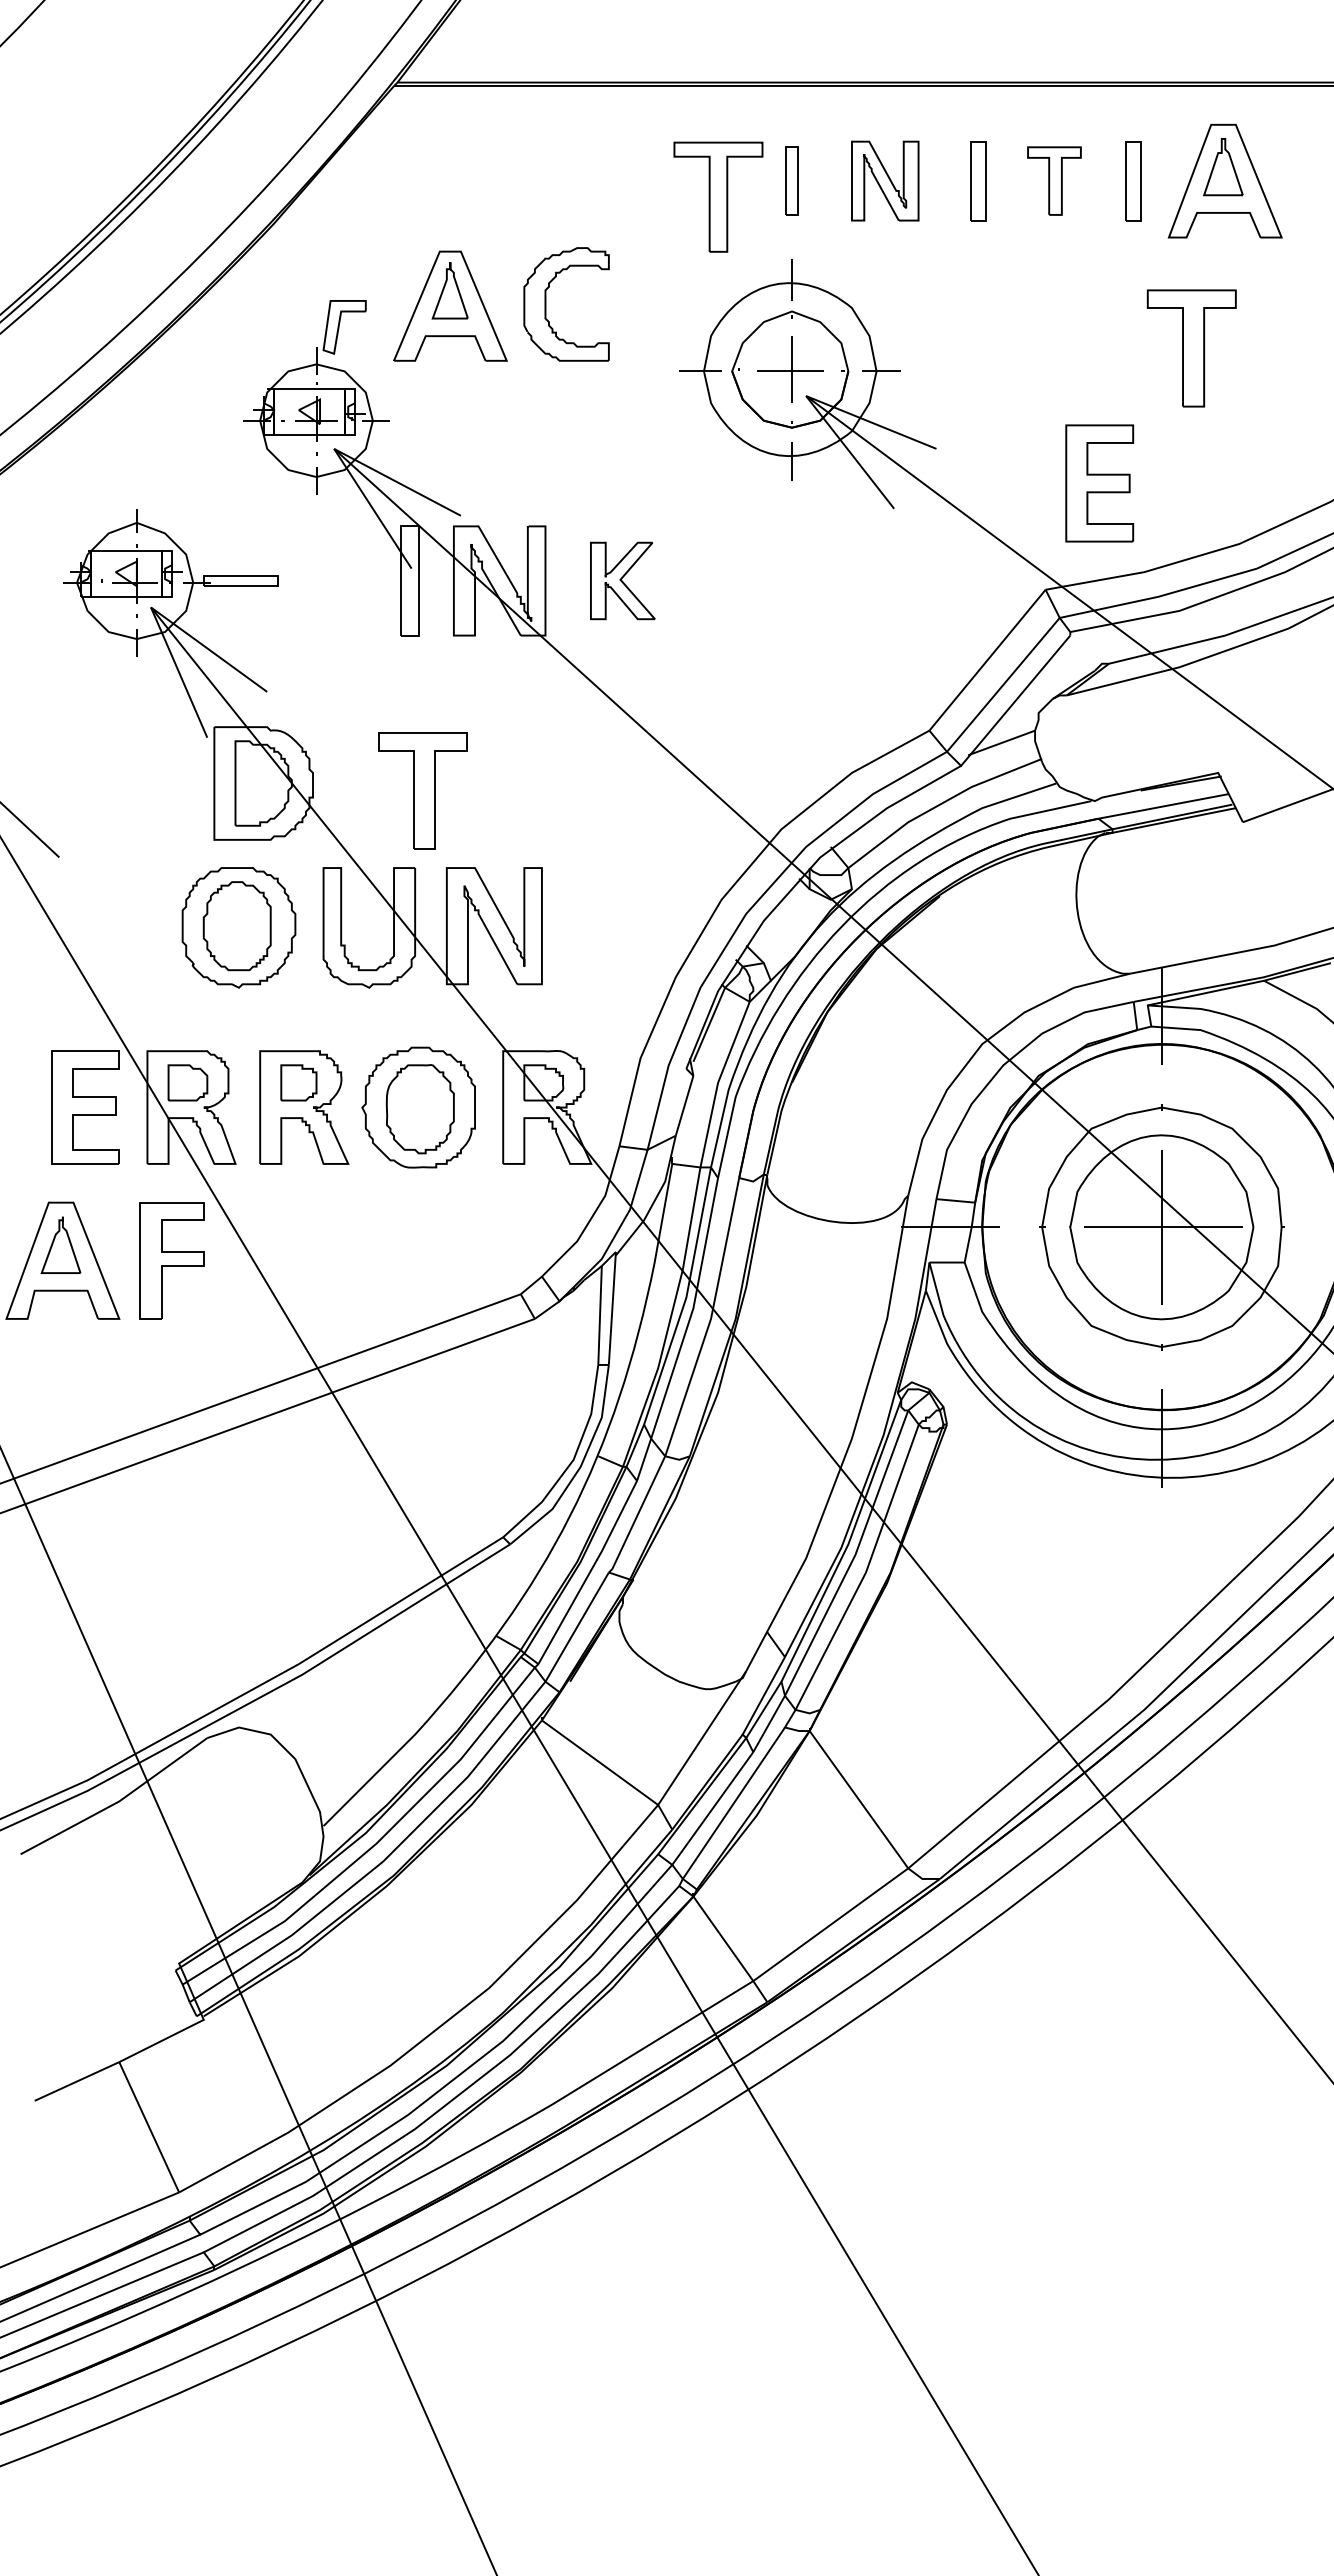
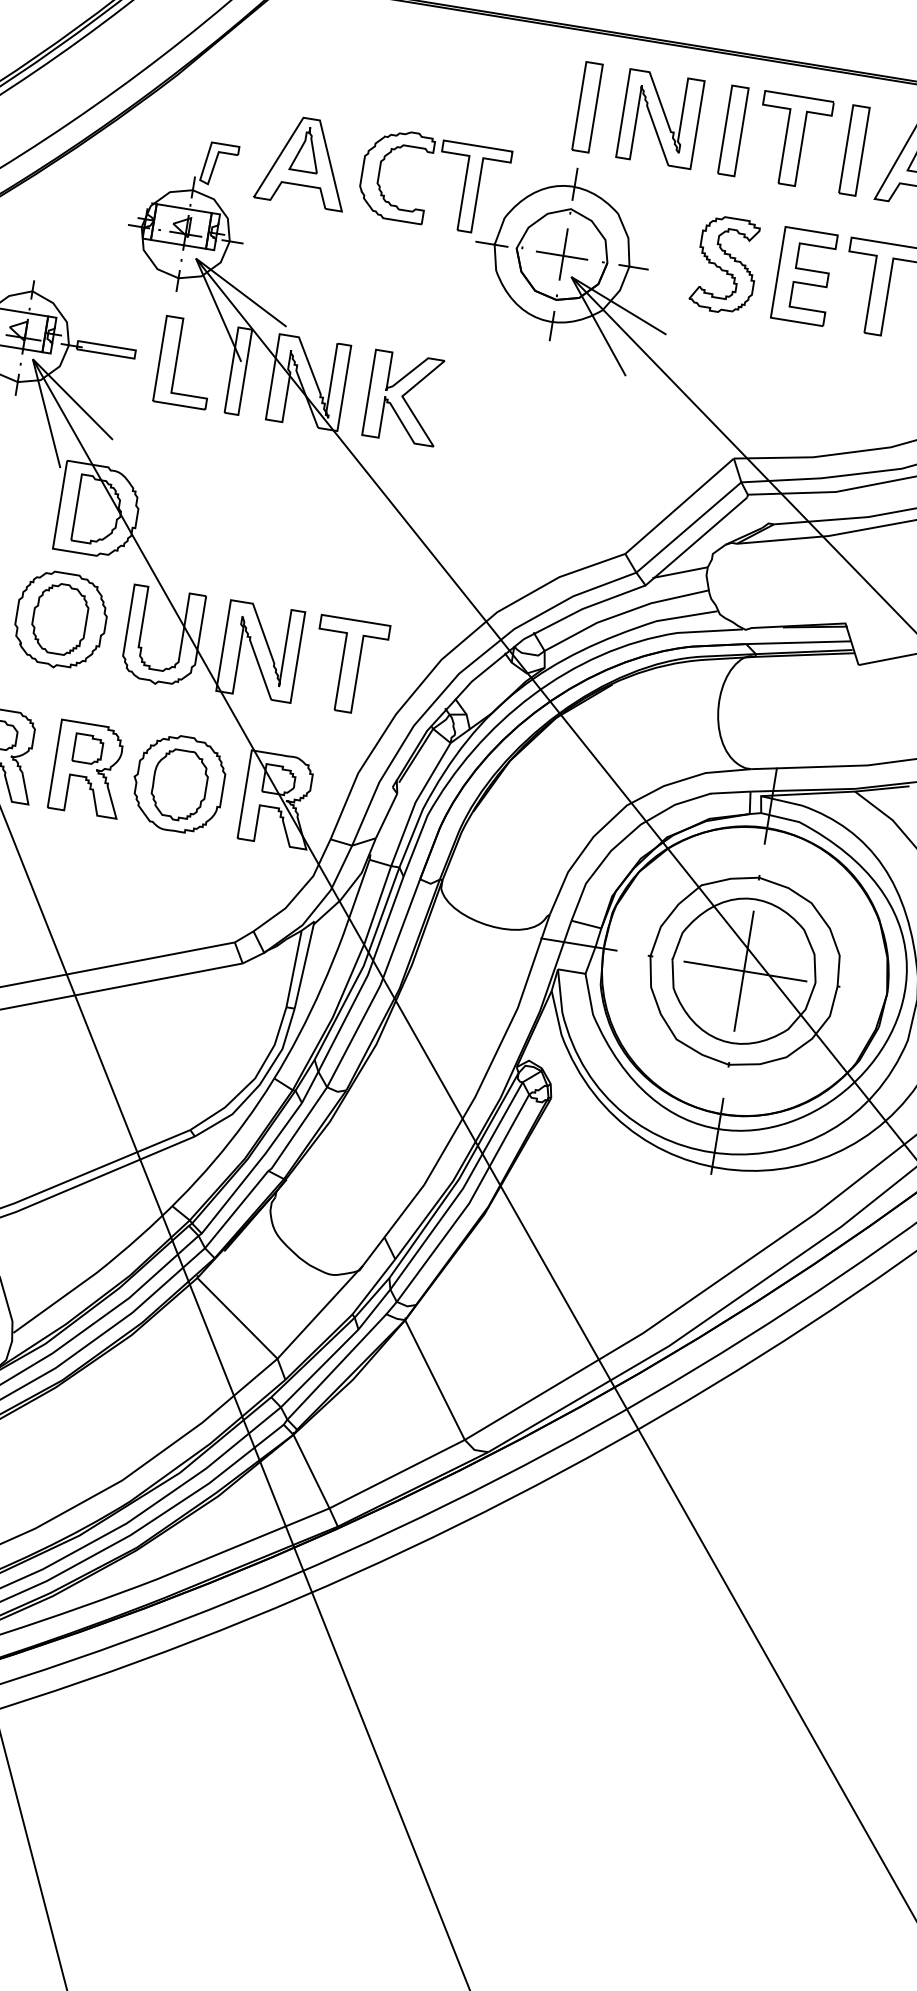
part: (884, 180) -> (659, 118), size x1.43
part: (1054, 180) -> (792, 139), size x1.67
part: (791, 181) -> (587, 107), size x1.67
part: (978, 181) -> (733, 131), size x1.43
part: (1133, 181) -> (854, 150), size x1.43
part: (718, 196) -> (471, 188), moved
part: (996, 349) -> (725, 264), added
part: (1099, 483) -> (804, 276), moved
part: (331, 580) -> (177, 360), added
part: (622, 580) -> (404, 397), size x1.43
part: (422, 790) -> (348, 665), moved

